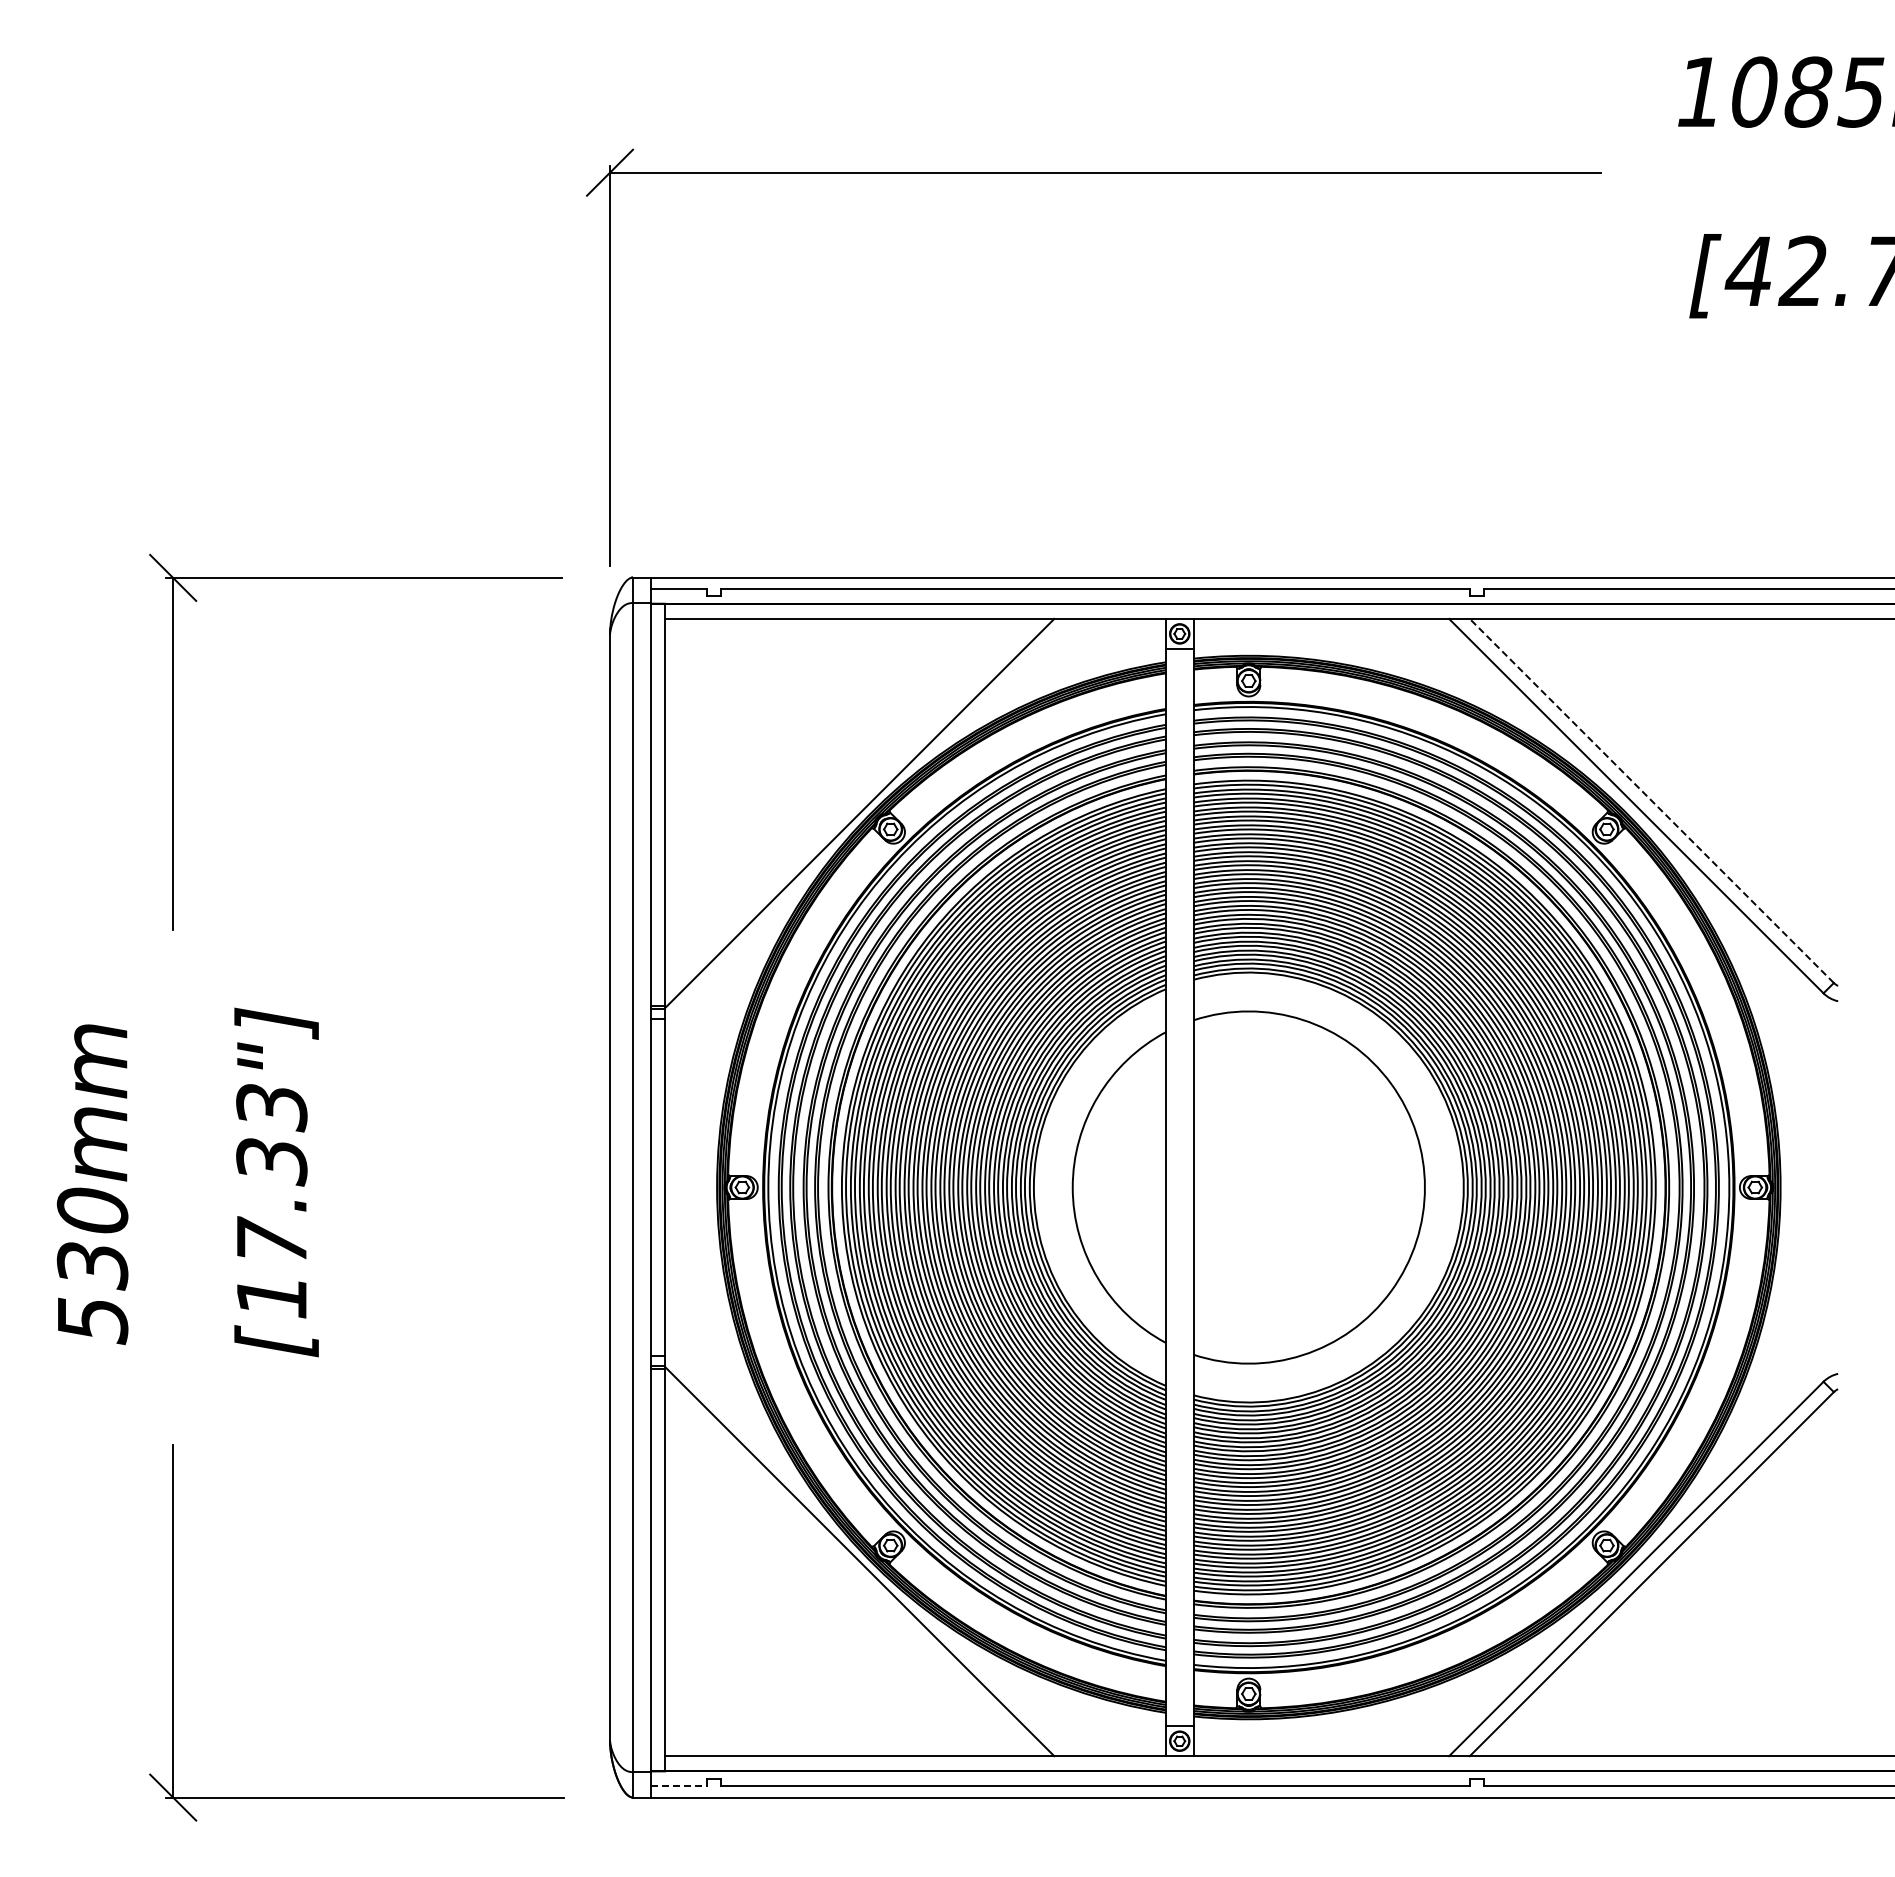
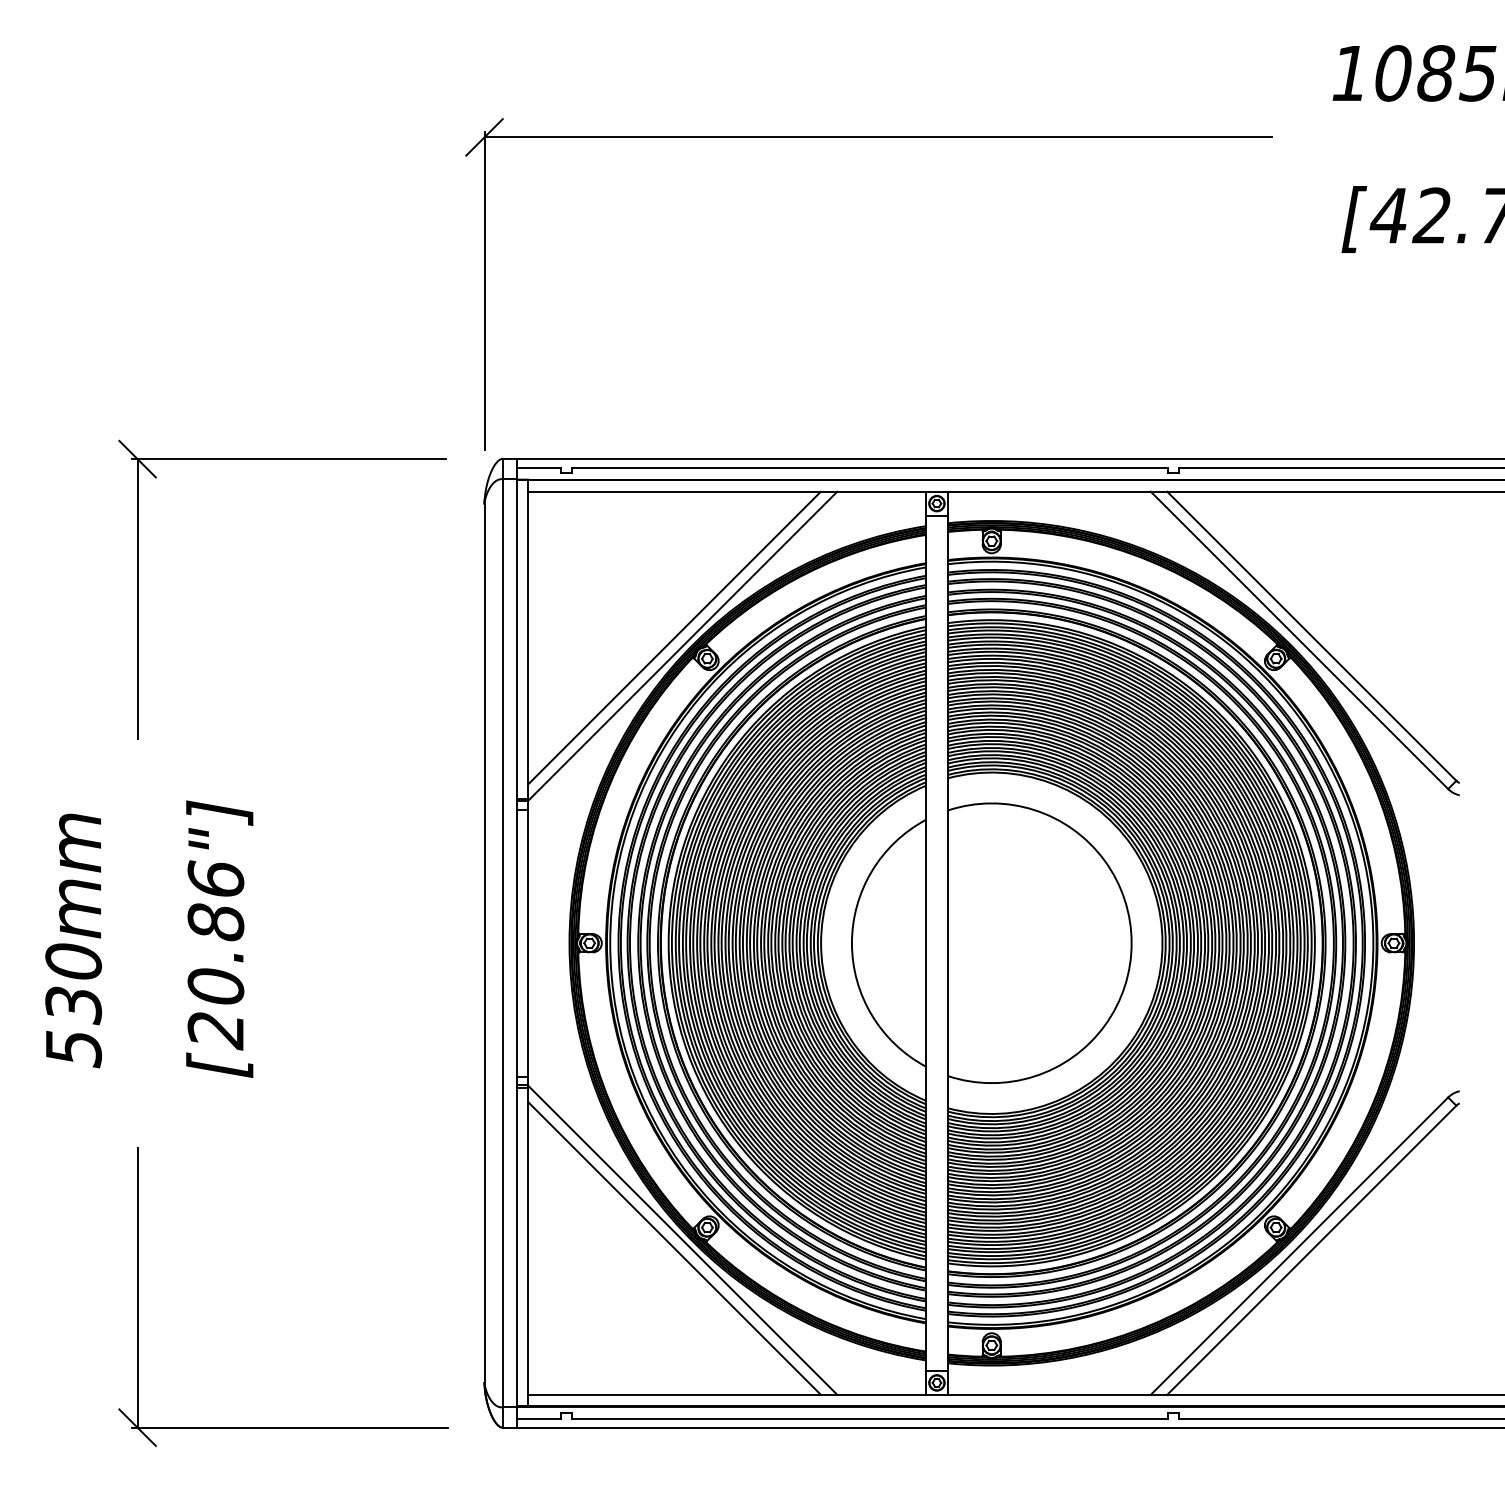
line: (1651, 800) -> (1311, 635), dashed -> solid
line: (849, 802) -> (674, 637), added
text: (271, 1202) -> (215, 955), [17.33"] -> [20.86"]
line: (849, 1571) -> (674, 1248), added
line: (679, 1786) -> (539, 1418), dashed -> solid

